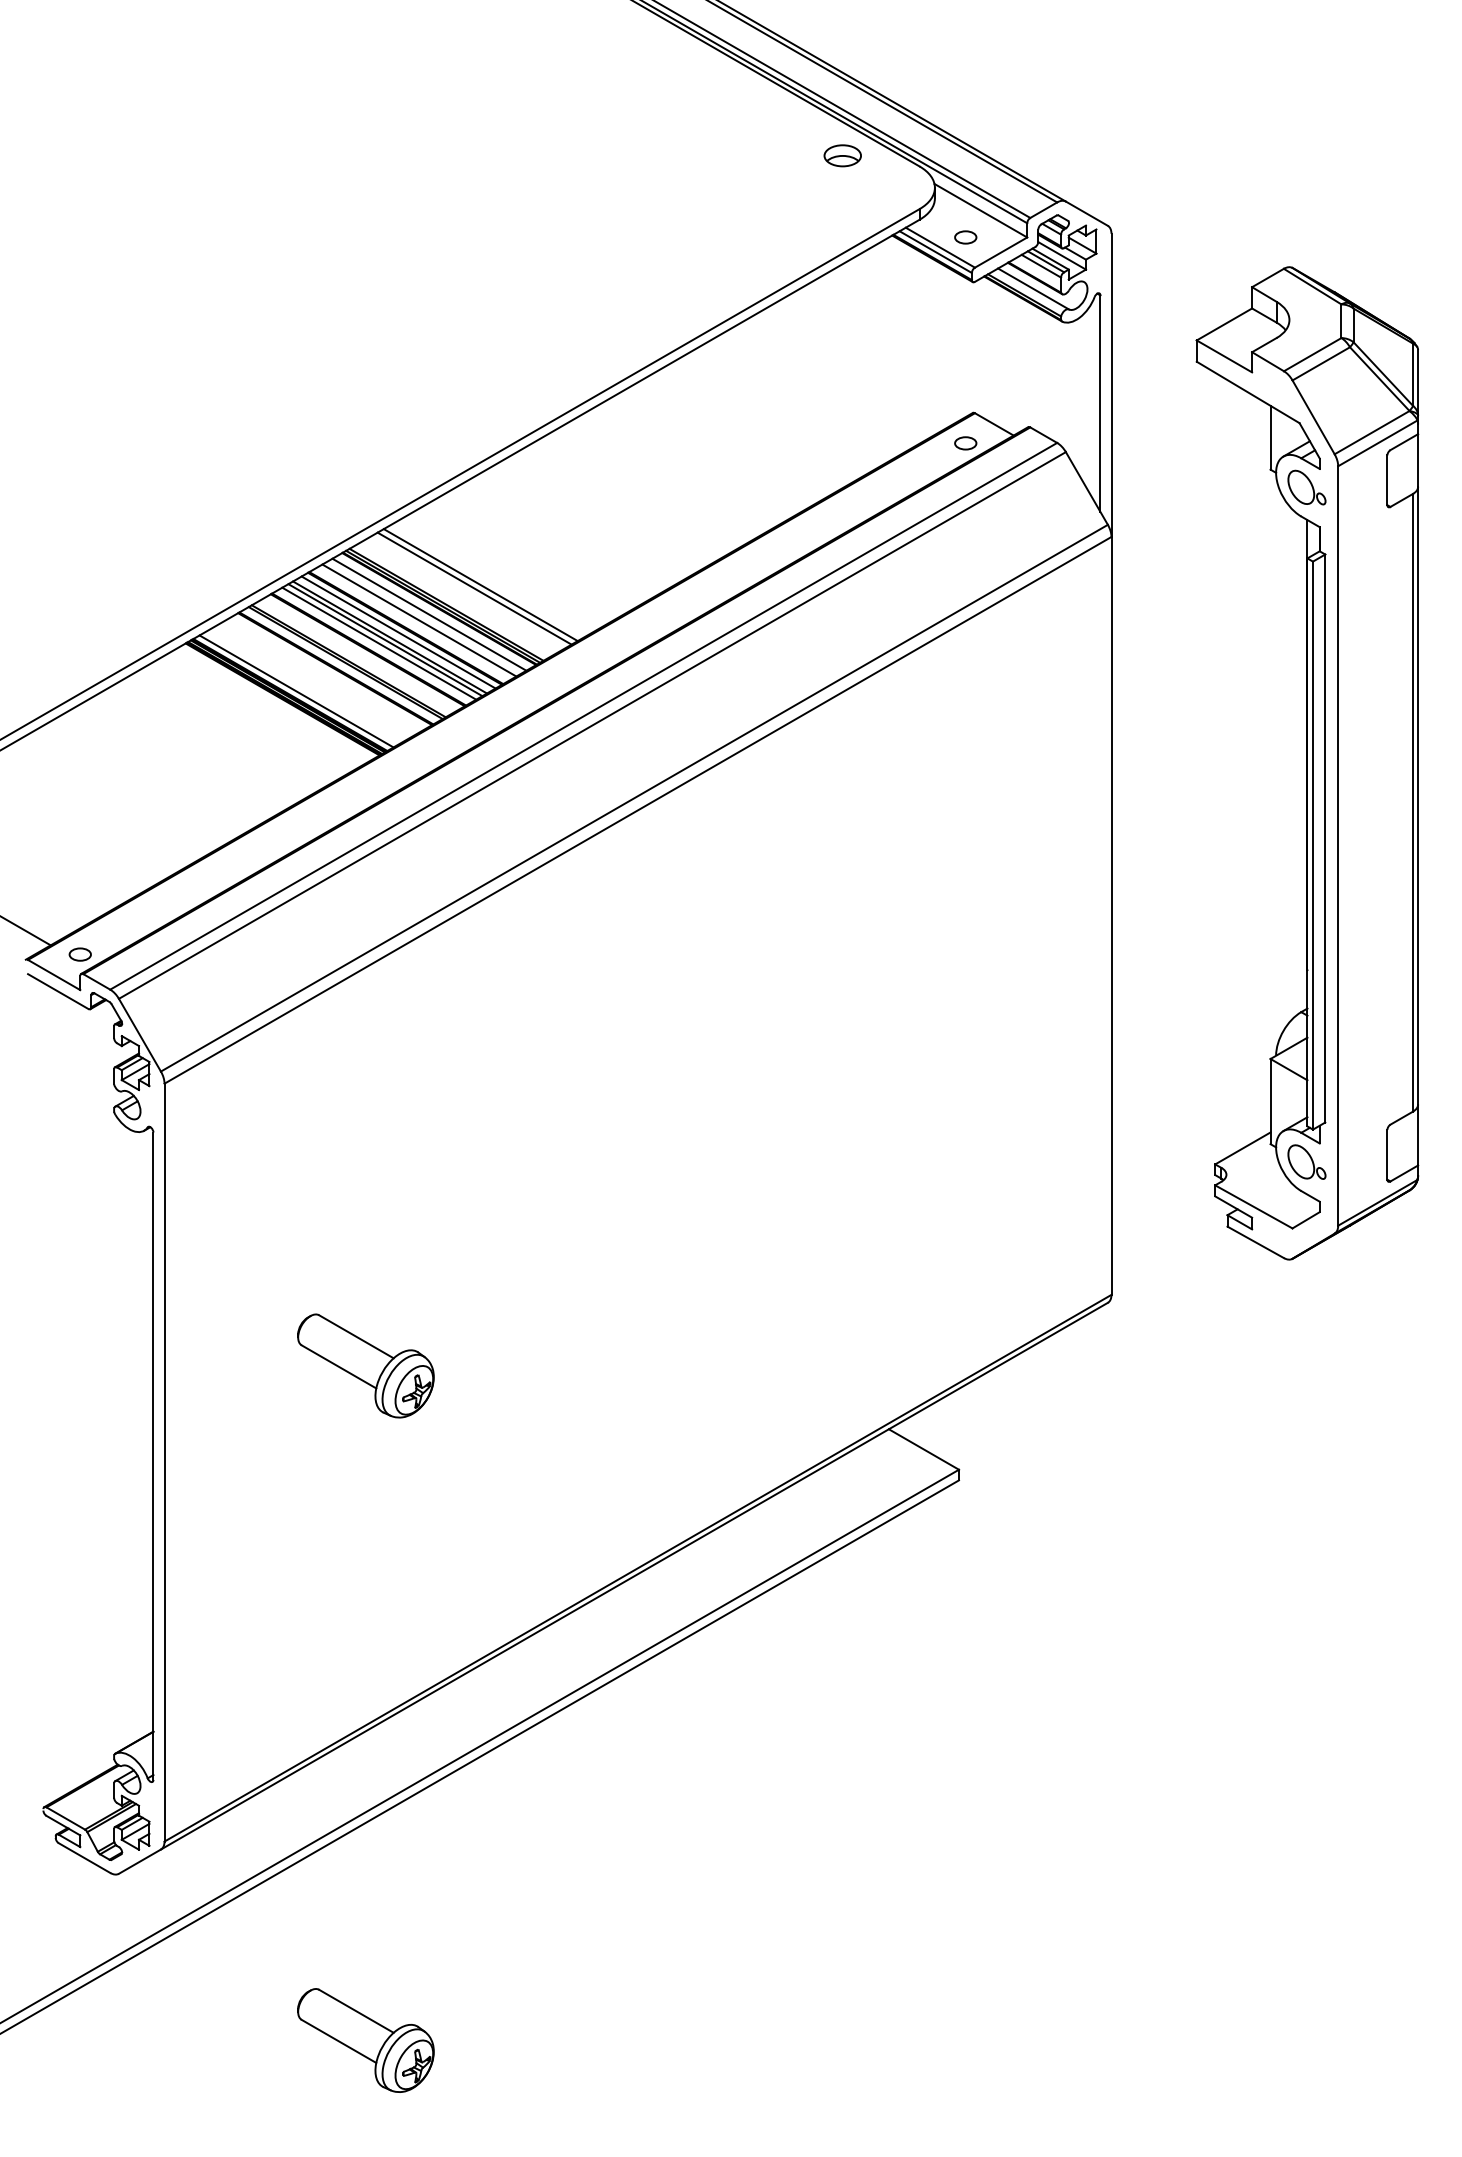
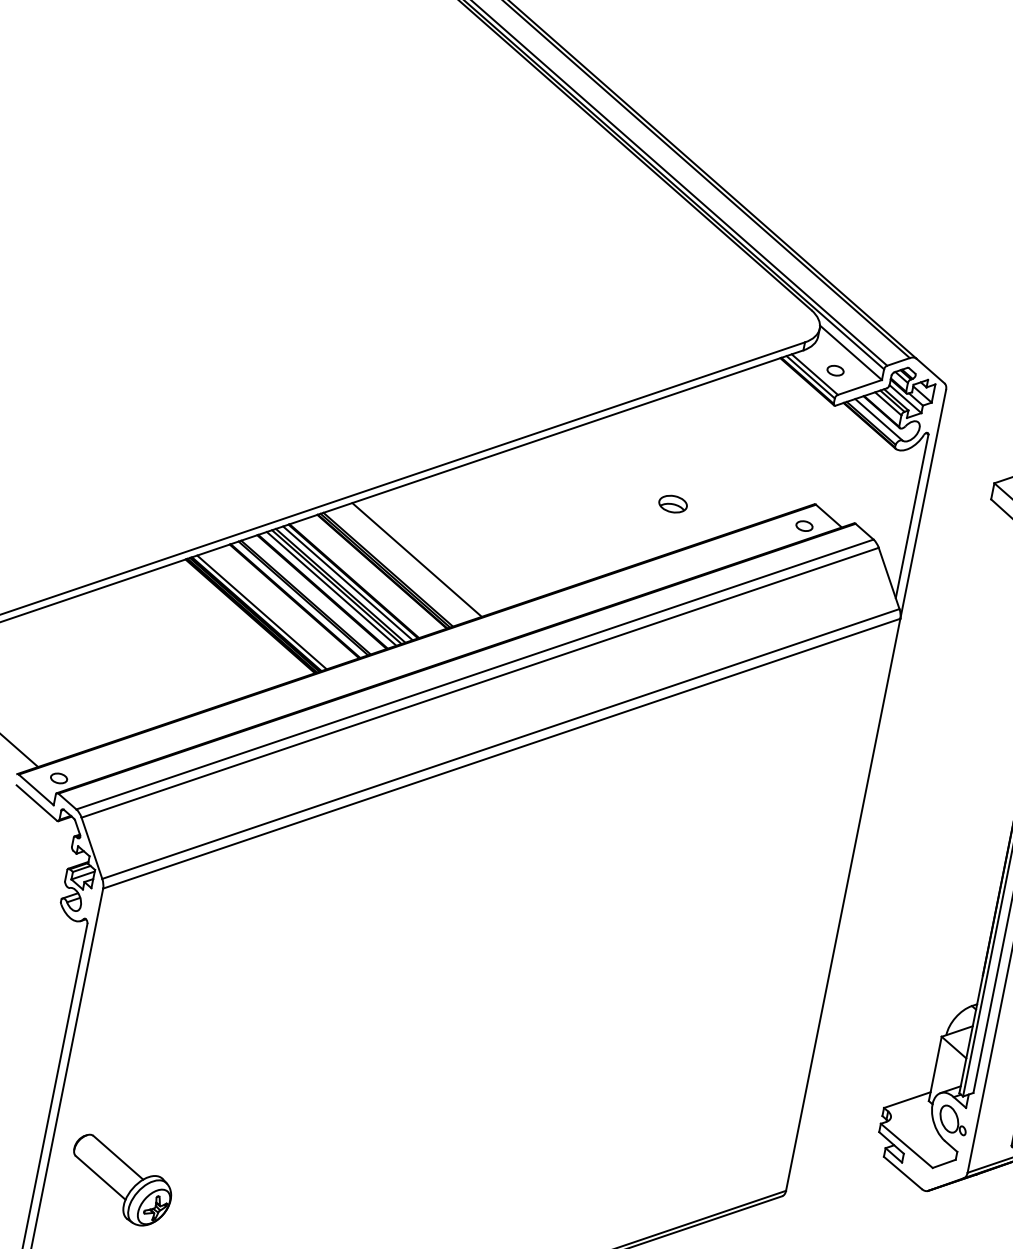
part: (842, 155) -> (672, 503), moved
line: (474, 588) -> (411, 561), removed
line: (429, 614) -> (373, 574), removed
line: (419, 620) -> (365, 577), removed
part: (365, 1365) -> (120, 1180), moved

